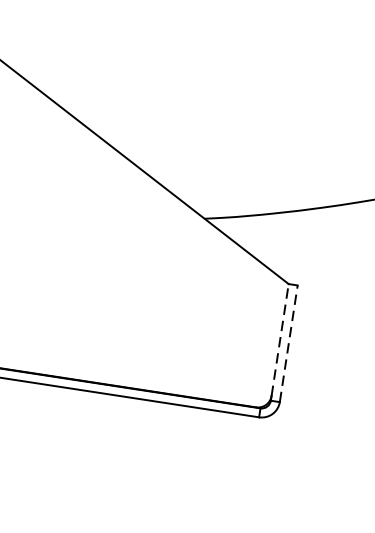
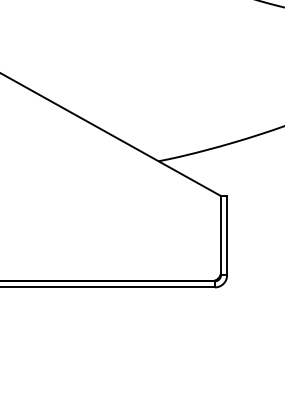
line: (280, 340) -> (221, 234), dashed -> solid
line: (289, 343) -> (227, 235), dashed -> solid

